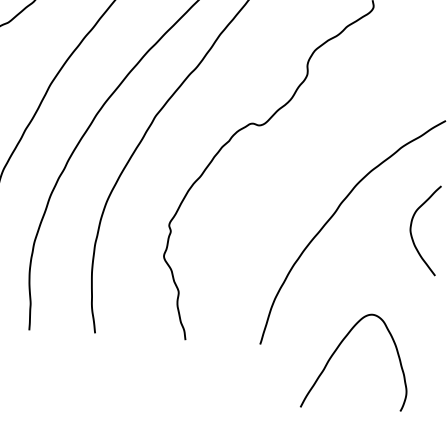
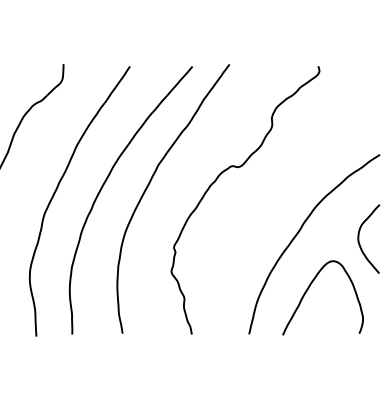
curve: (339, 348) -> (309, 288), moved

